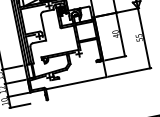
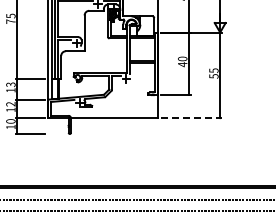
line: (130, 72) -> (191, 118), solid -> dashed

